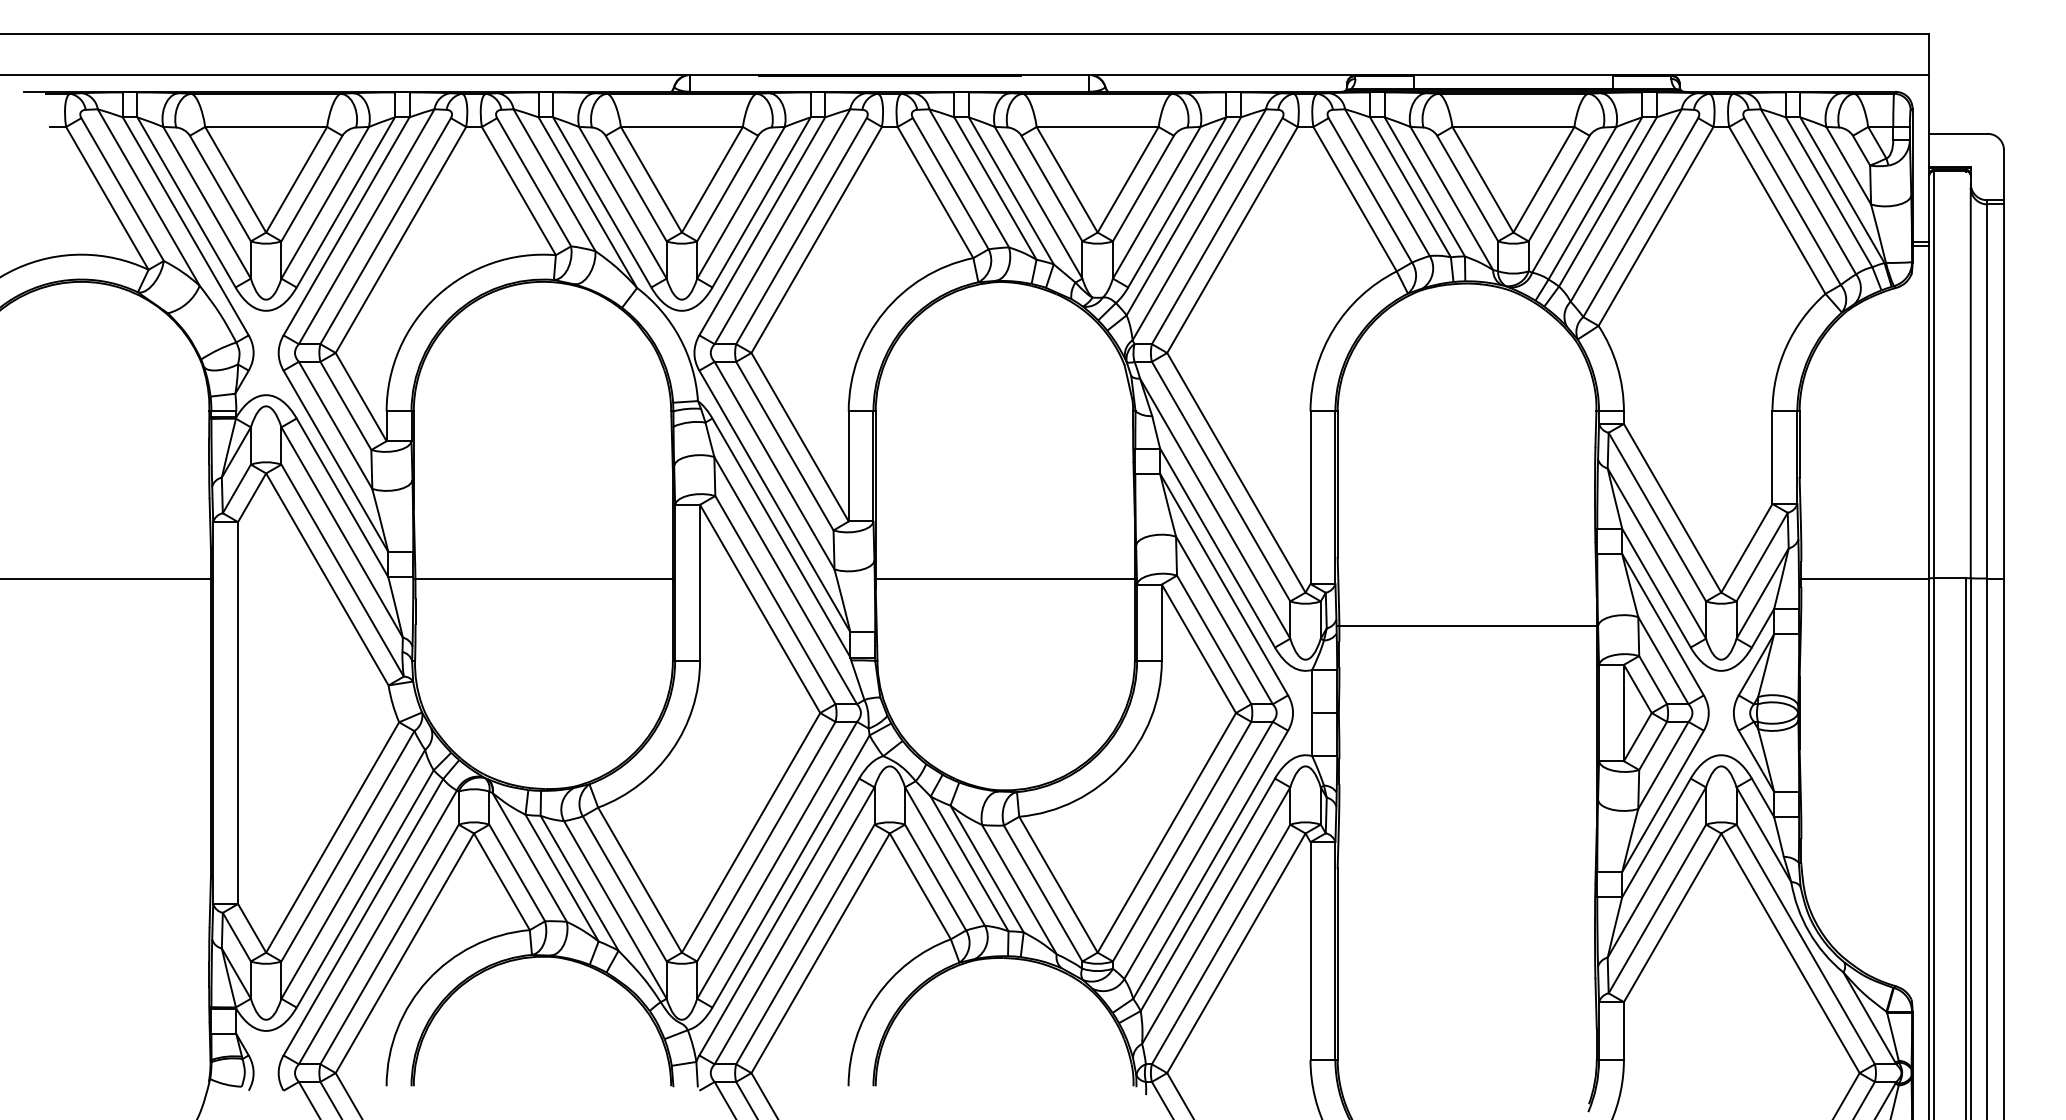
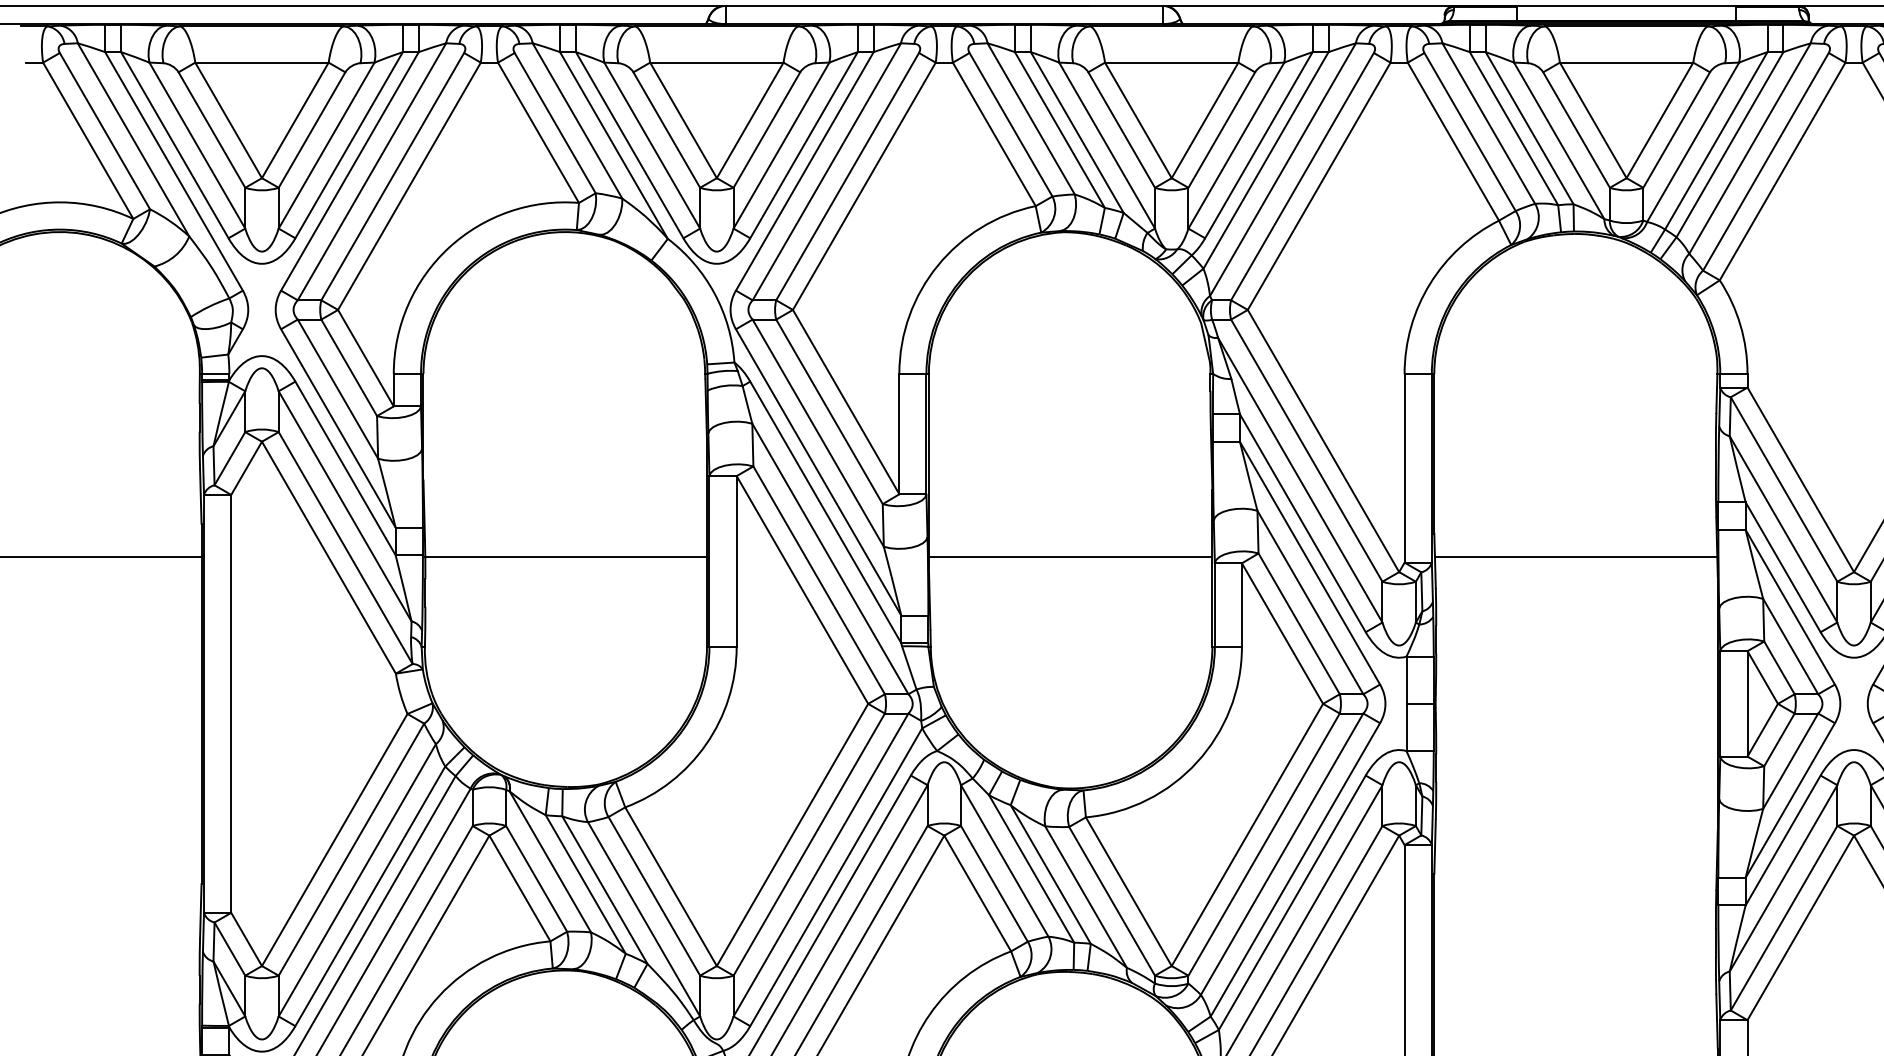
line: (1467, 625) -> (1576, 556), moved

